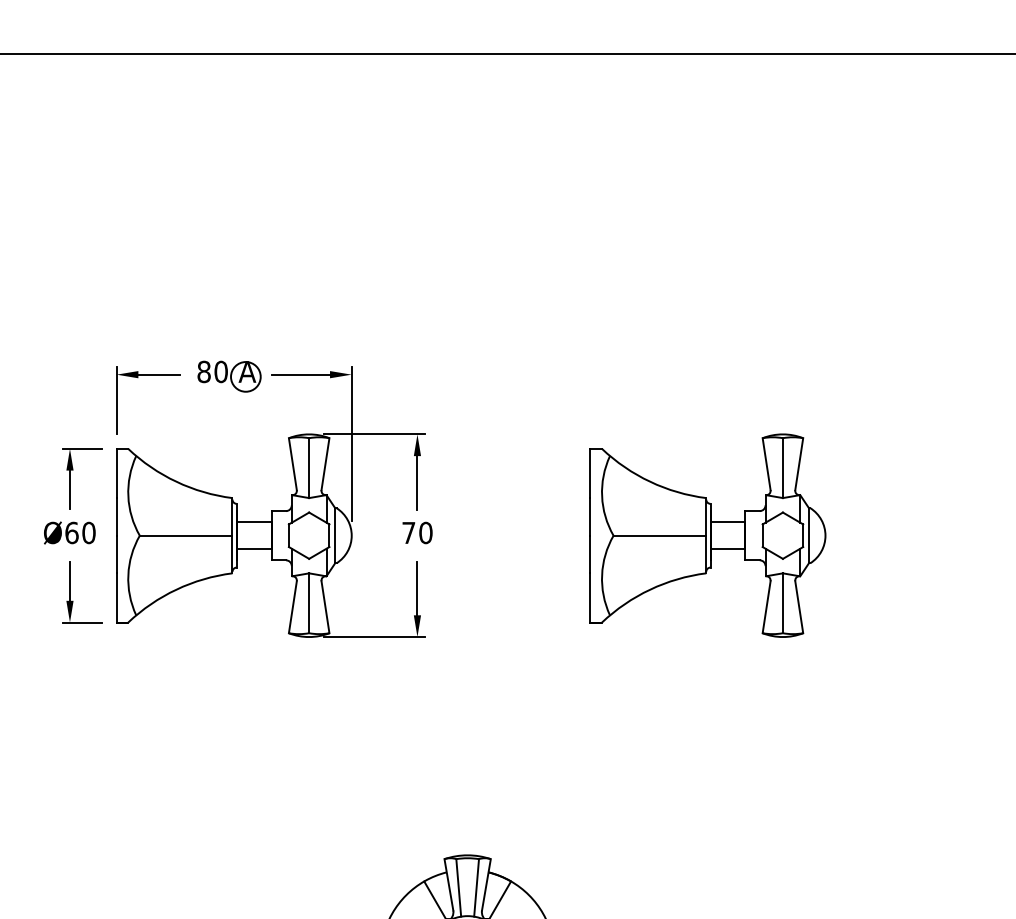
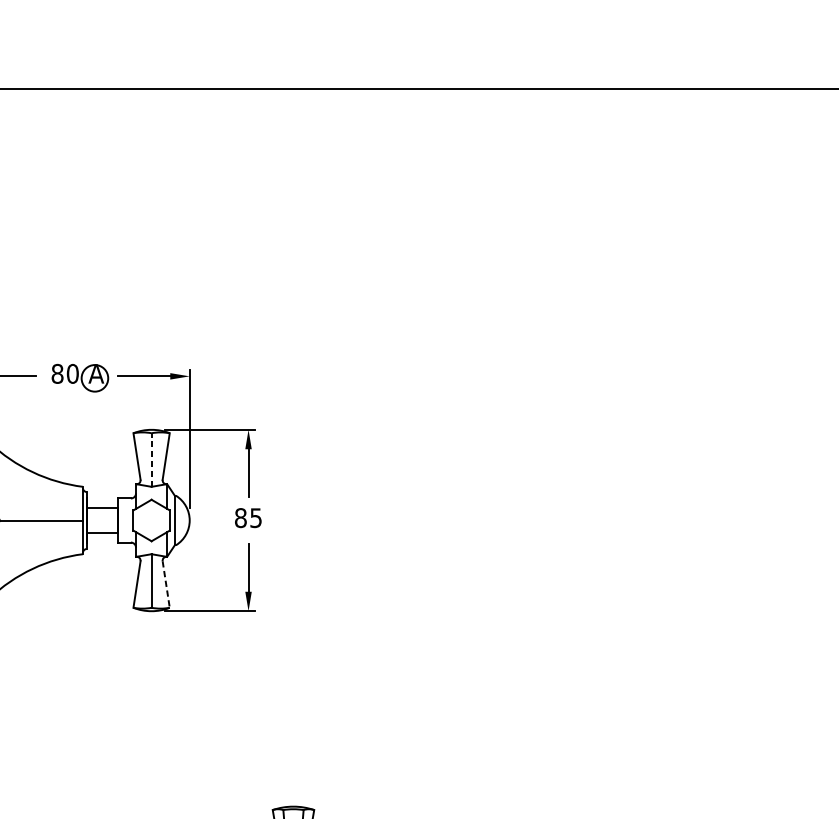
line: (309, 468) -> (151, 460), solid -> dashed
text: (417, 532) -> (248, 517), 70 -> 85
part: (707, 535) -> (508, 520), removed
line: (325, 607) -> (166, 584), solid -> dashed

